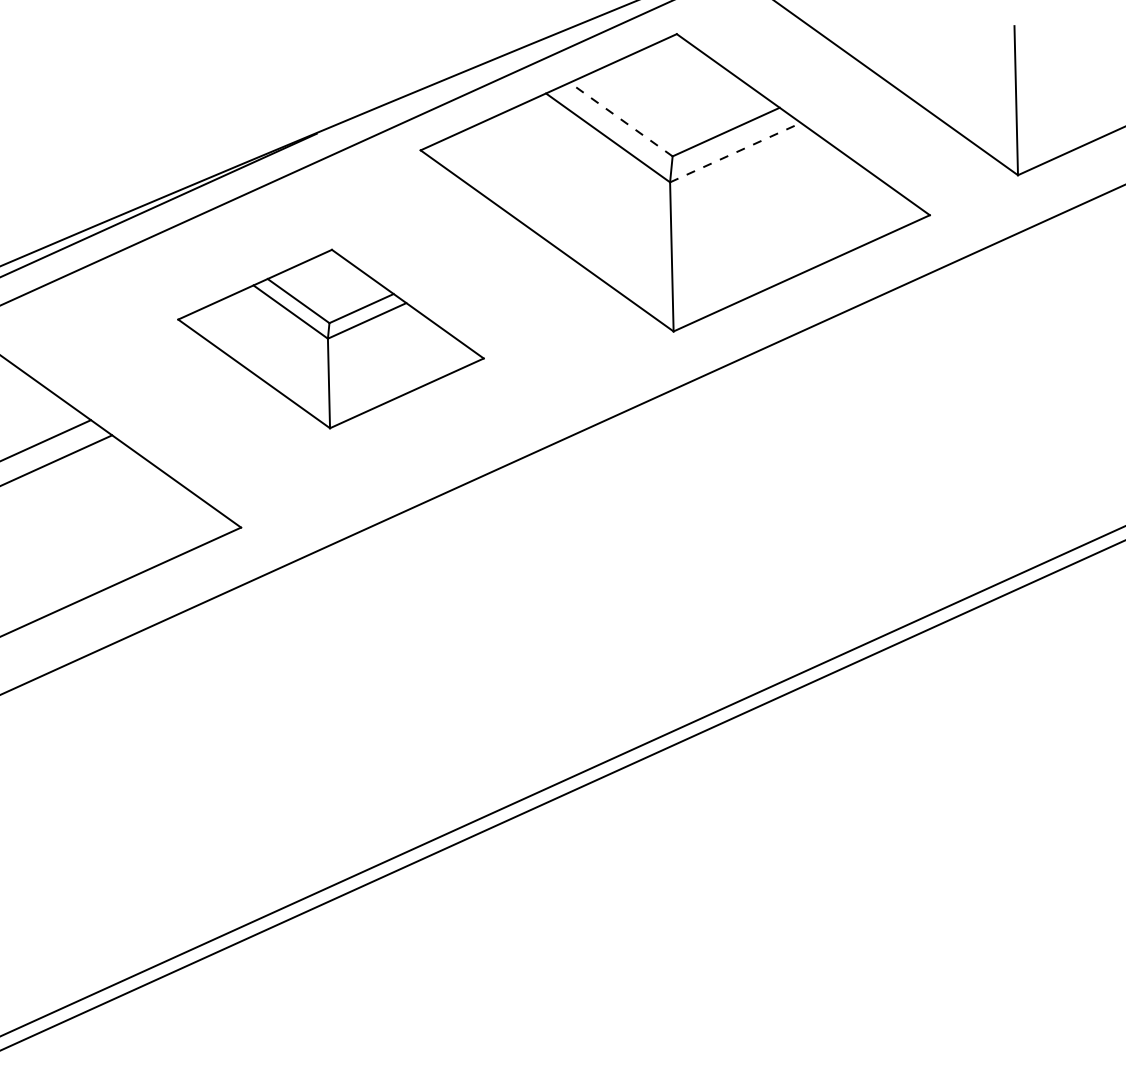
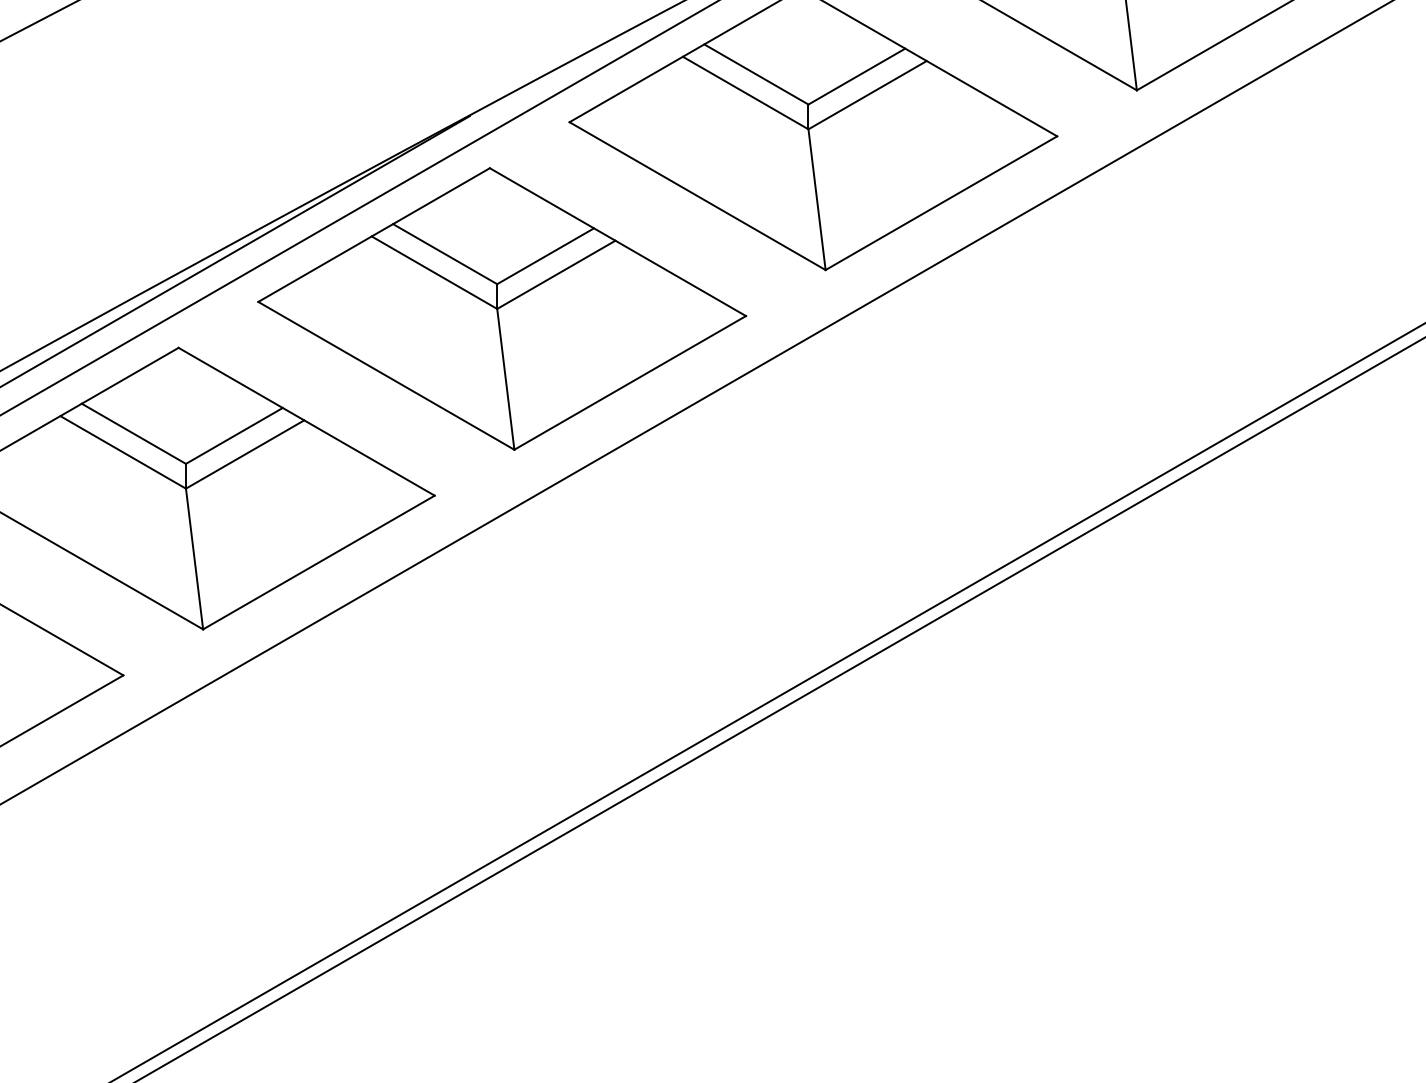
line: (620, 119) -> (755, 74), dashed -> solid
line: (736, 152) -> (868, 94), dashed -> solid
part: (331, 338) -> (502, 308), size x1.67

